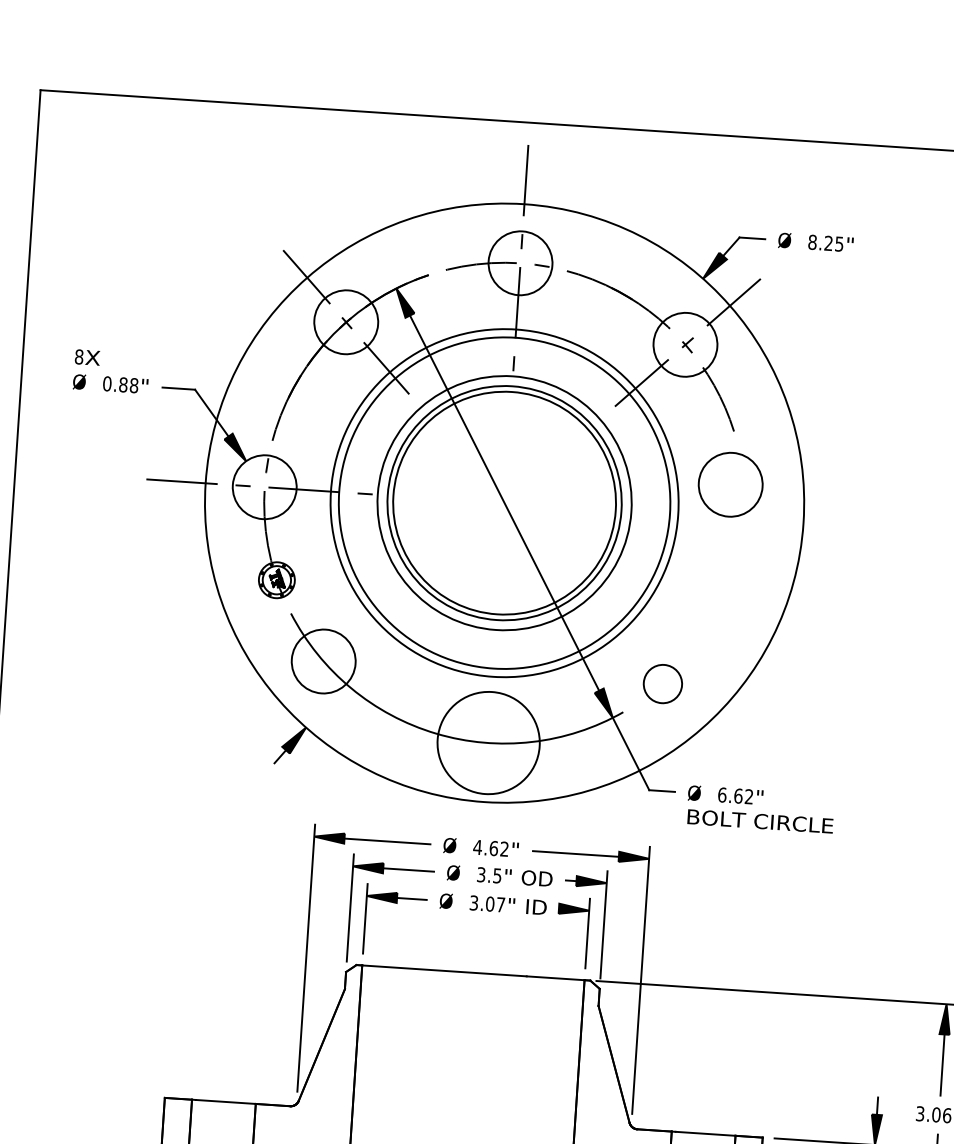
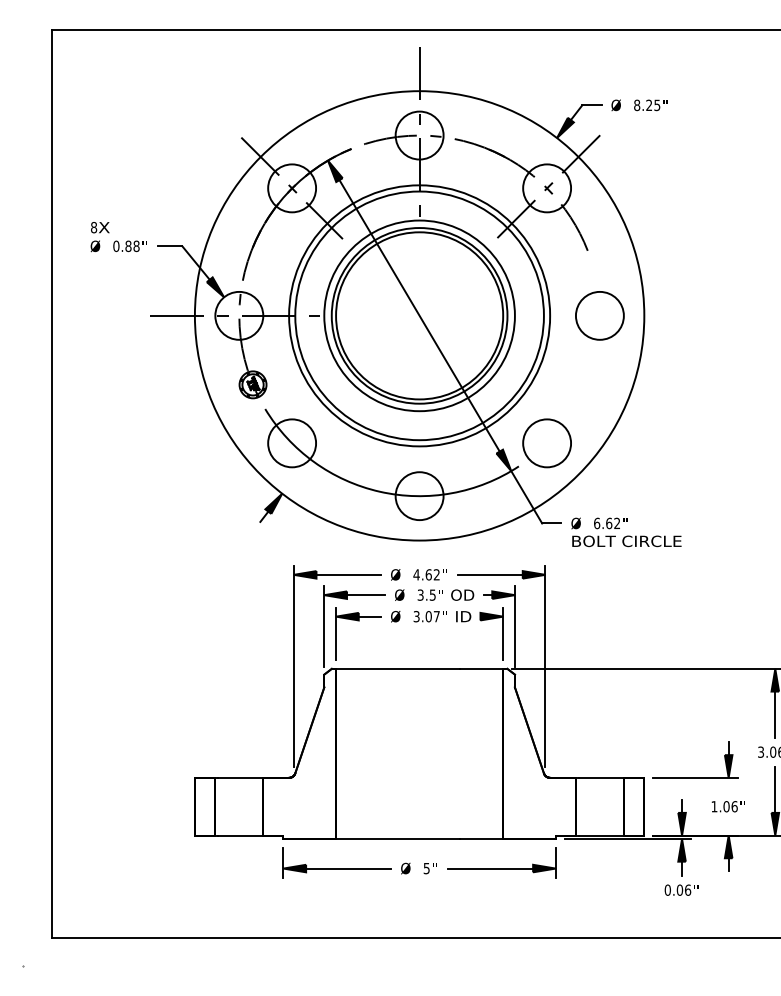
circle: (730, 484) -> (599, 315), moved
circle: (663, 684) -> (547, 443), size x1.67
circle: (488, 743) -> (419, 496), size x0.62

